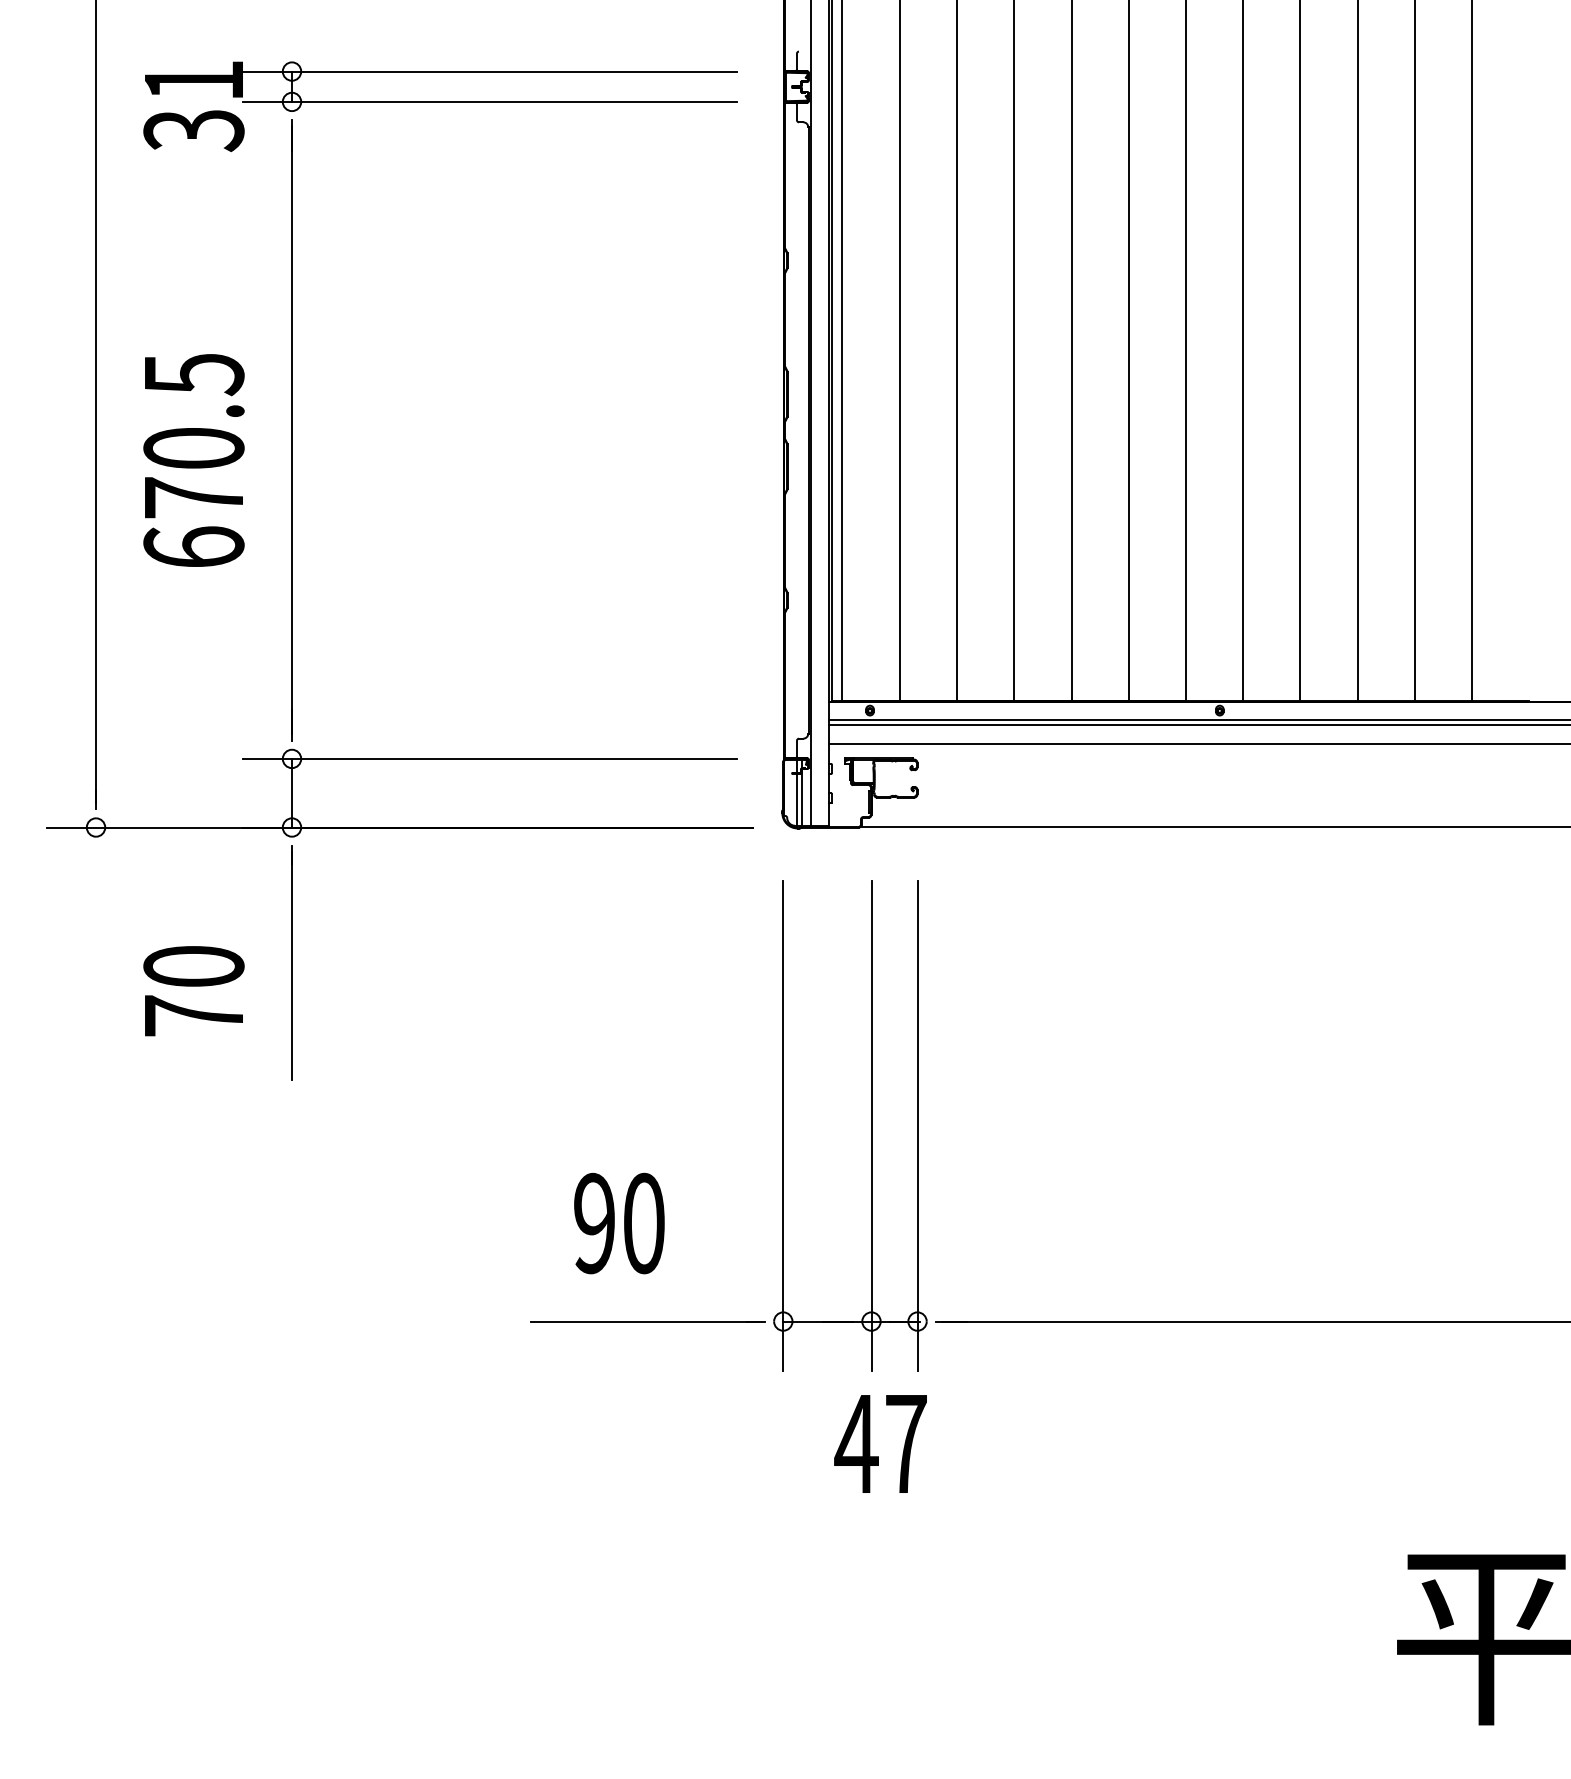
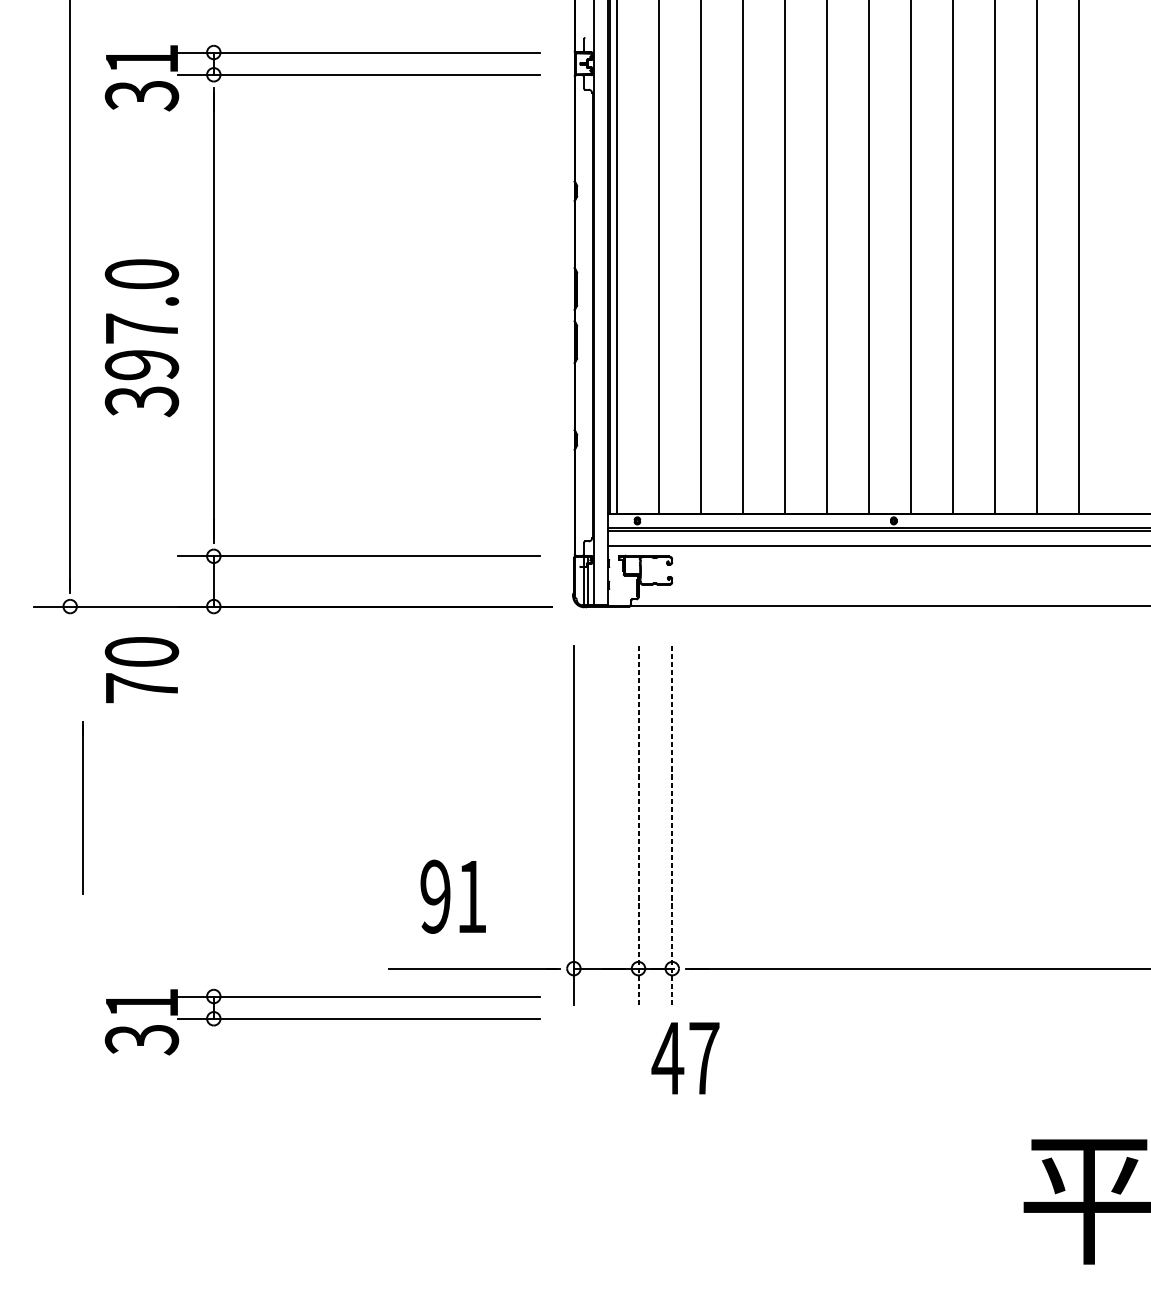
text: (193, 461) -> (141, 338), 670.5 -> 397.0
line: (291, 962) -> (82, 807), moved
text: (193, 991) -> (141, 670), moved
line: (871, 1125) -> (638, 824), solid -> dashed
line: (917, 1125) -> (672, 824), solid -> dashed
text: (644, 1223) -> (472, 896), 90 -> 91
part: (440, 1394) -> (322, 1022), added
text: (880, 1443) -> (685, 1058), moved

